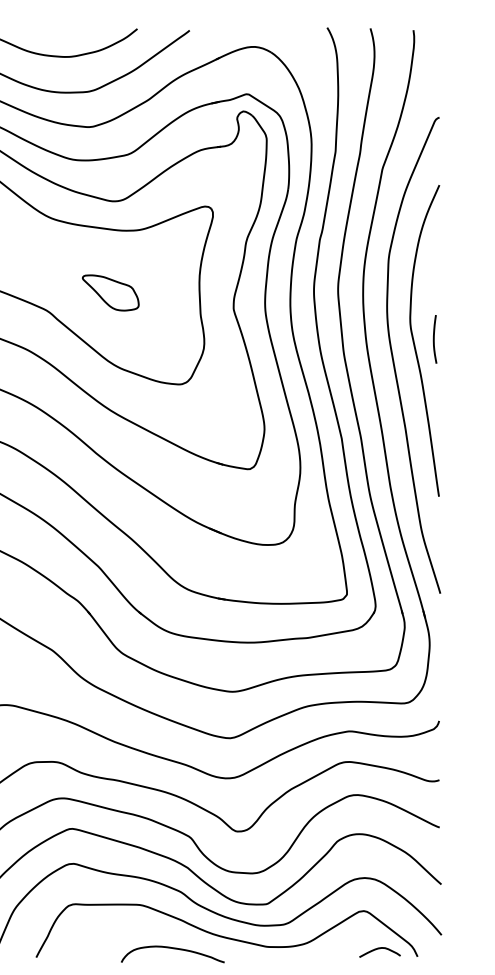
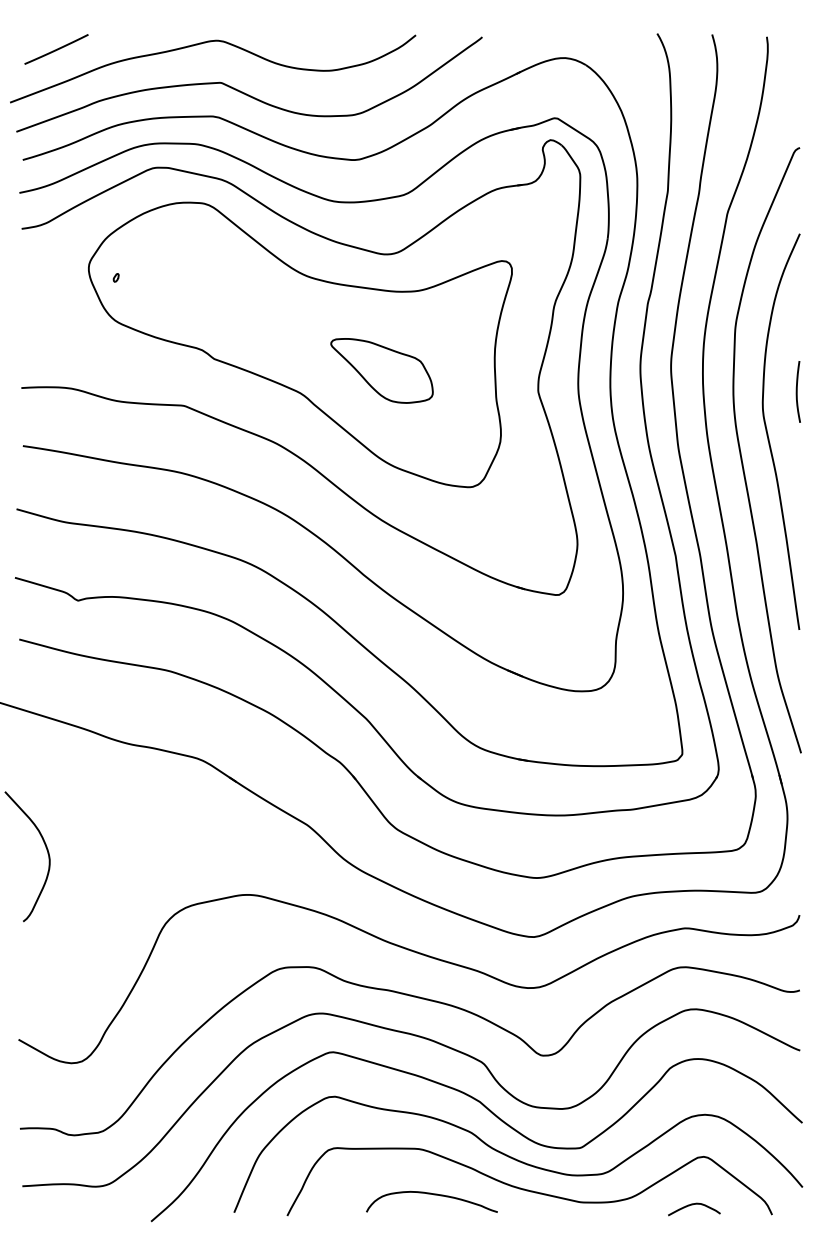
part: (110, 292) -> (381, 370), size x1.43
curve: (434, 339) -> (797, 391), moved
curve: (174, 949) -> (433, 1195), moved
curve: (379, 949) -> (693, 1205), moved

